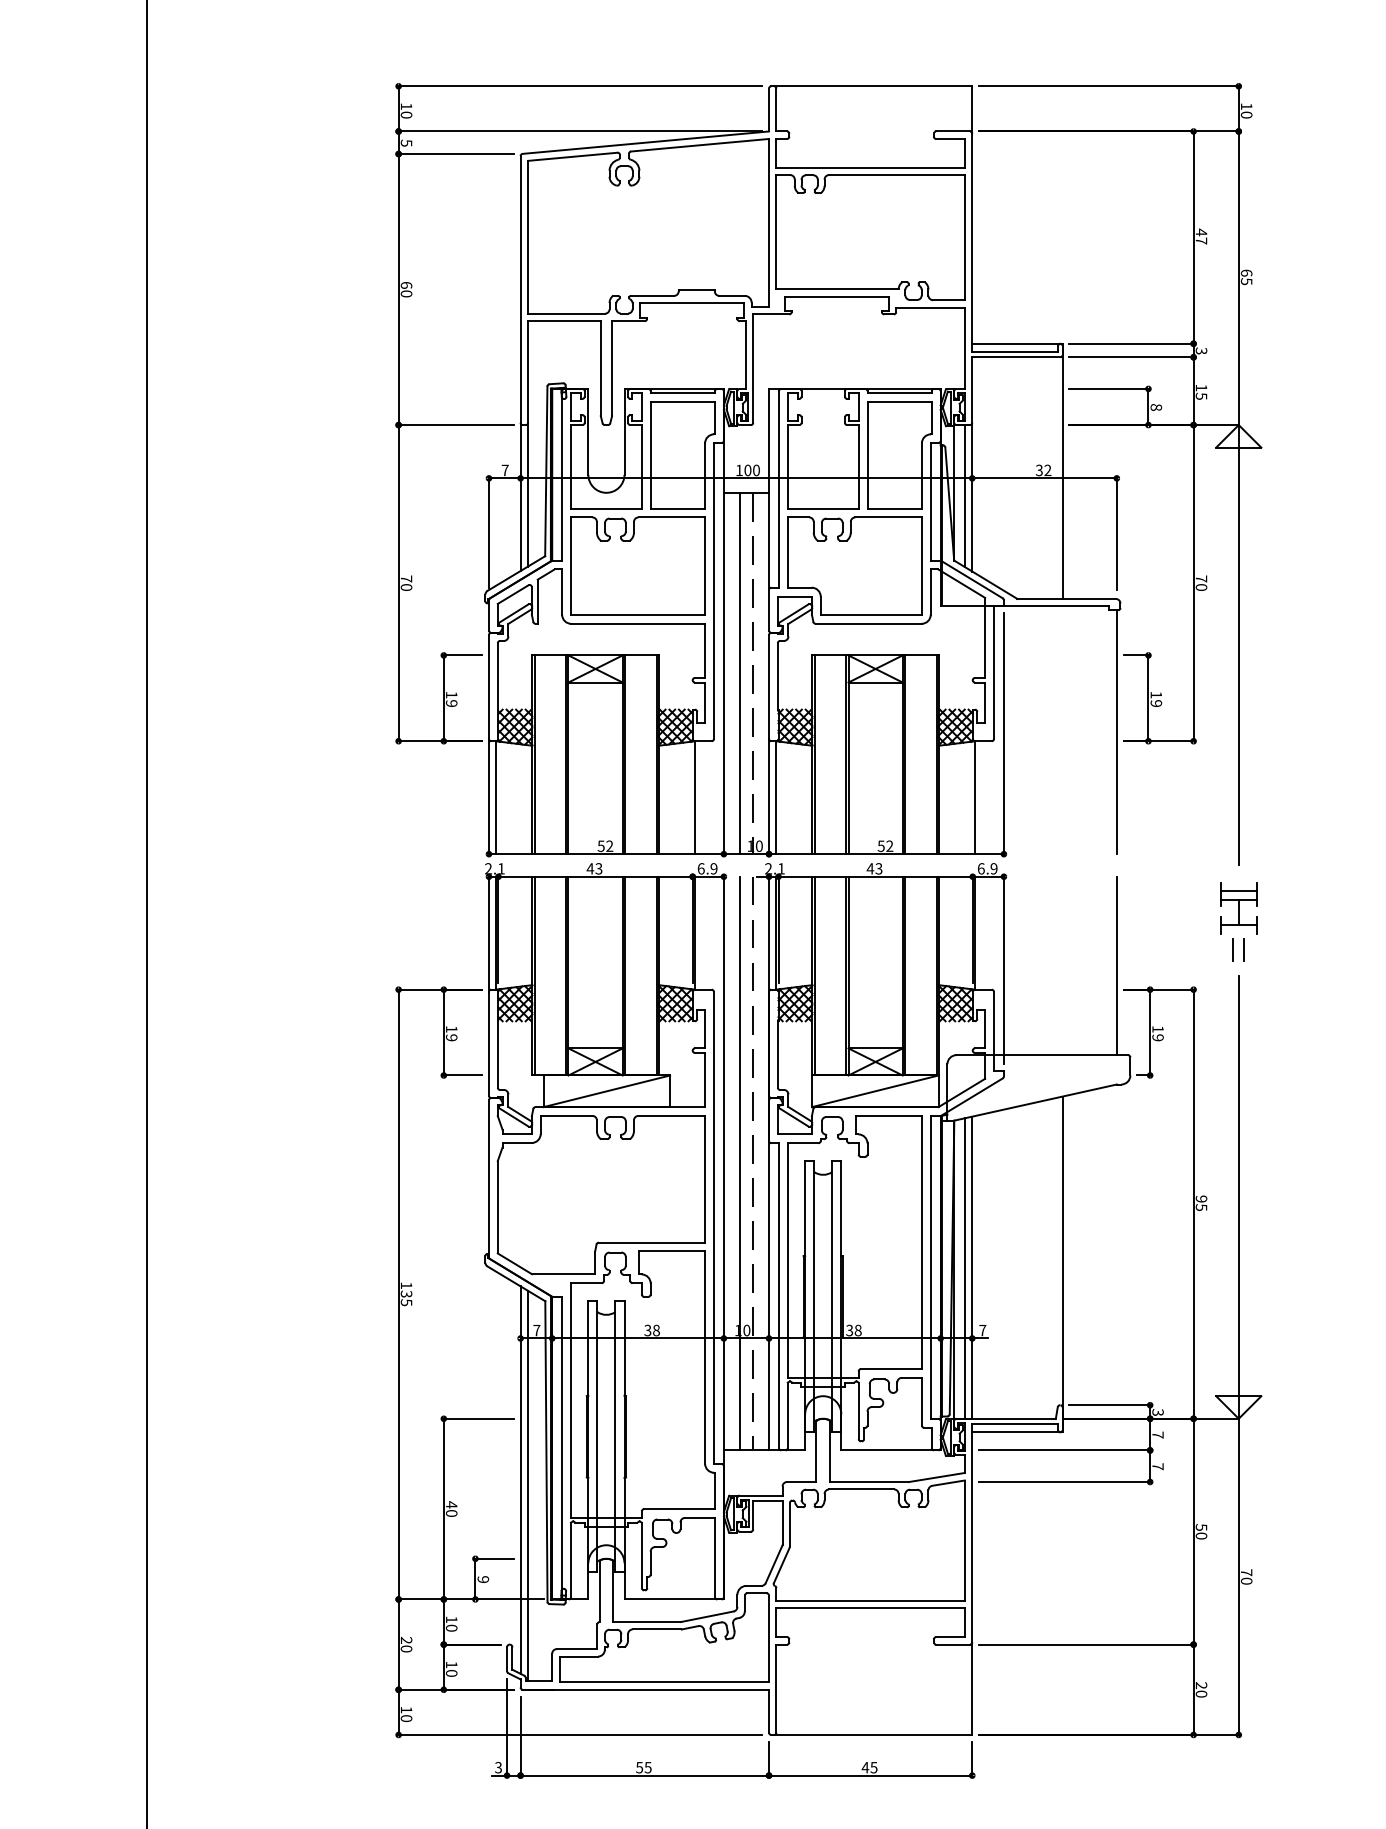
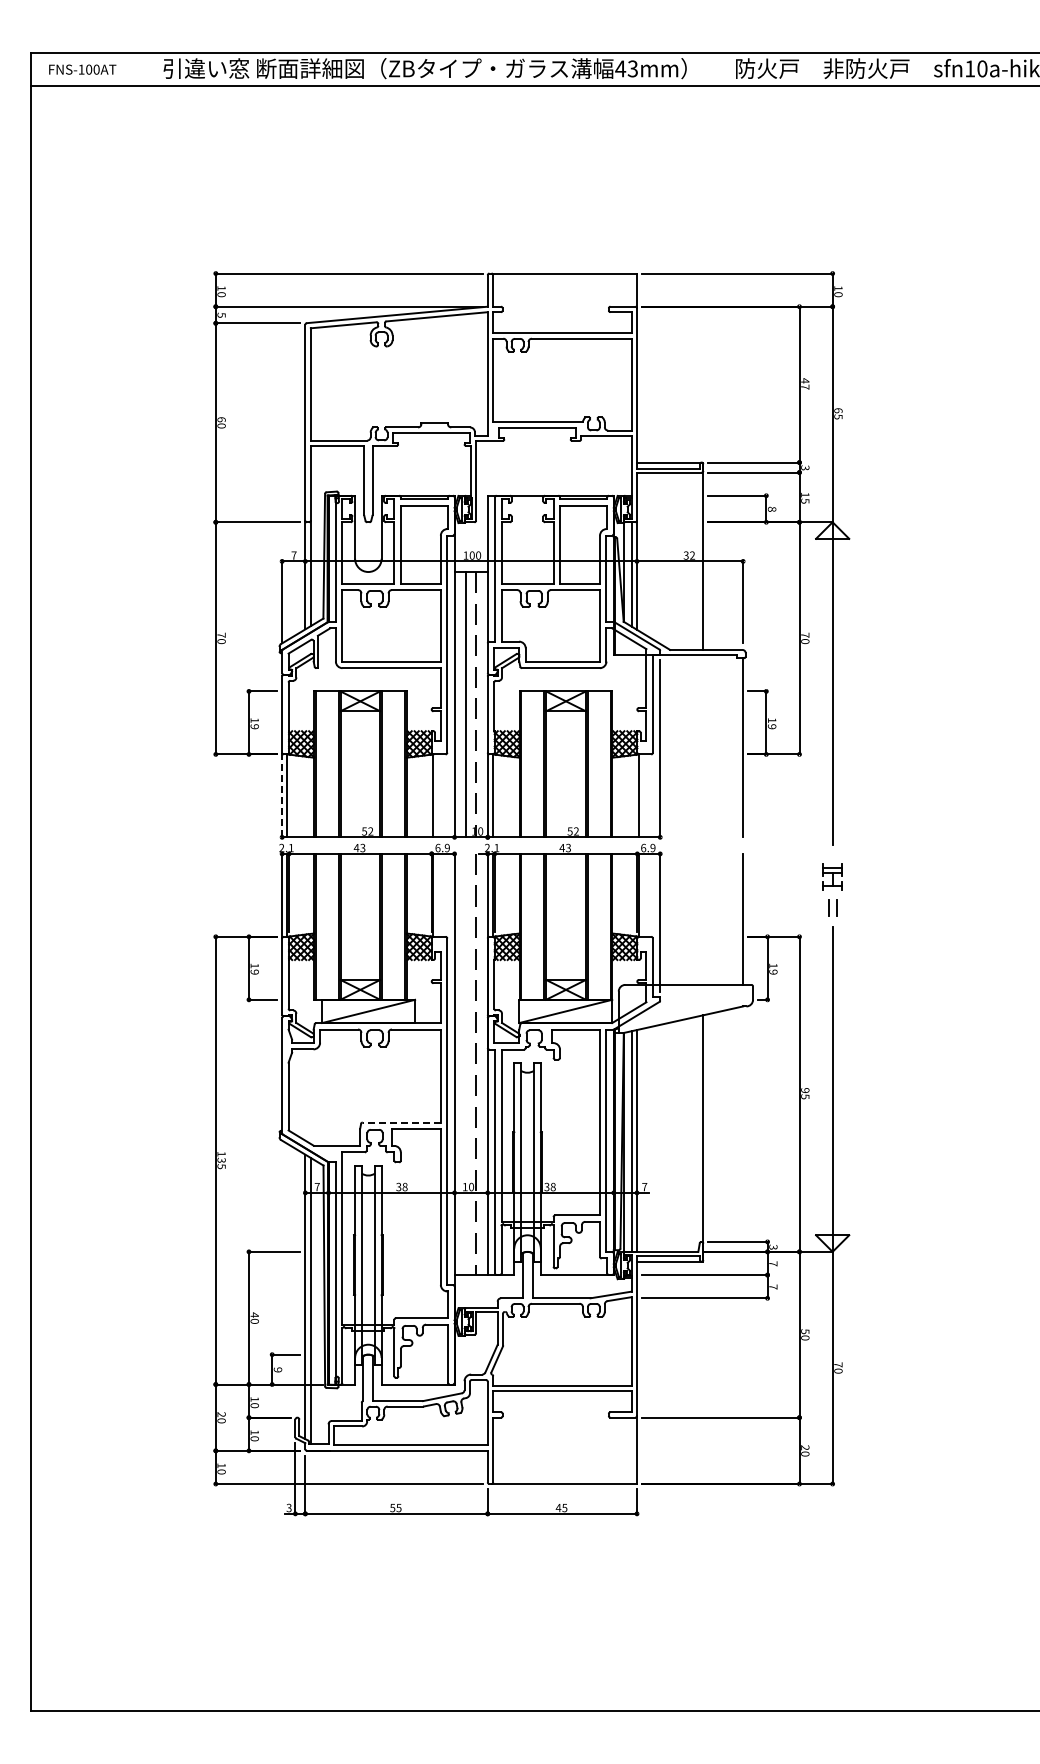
line: (489, 795) -> (282, 794), solid -> dashed
part: (1238, 907) -> (832, 876), size x0.7
line: (740, 1163) -> (466, 1064), removed
line: (651, 1242) -> (401, 1122), solid -> dashed

